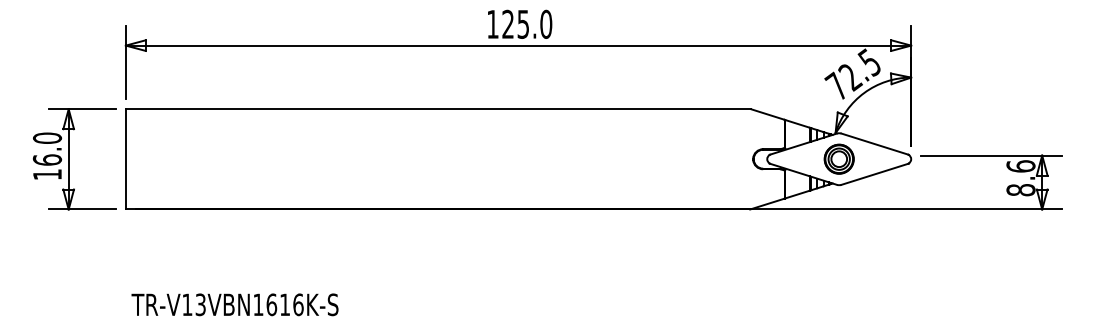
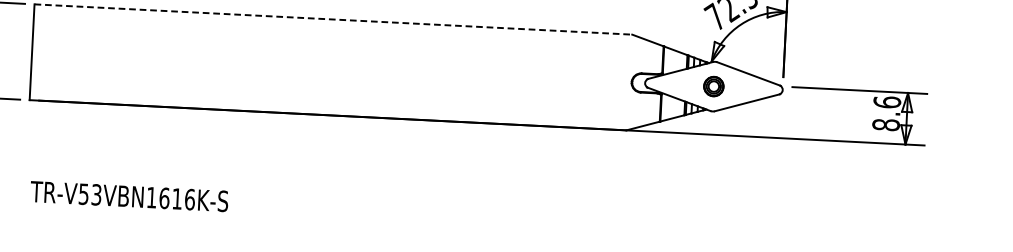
line: (438, 109) -> (333, 19), solid -> dashed
part: (838, 158) -> (713, 85), size x0.7
text: (187, 304) -> (83, 193), TR-V13VBN1616K-S -> TR-V53VBN1616K-S

